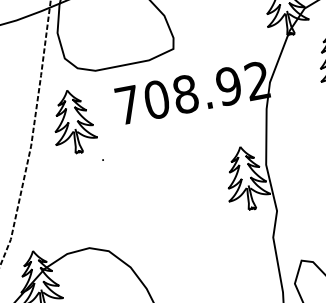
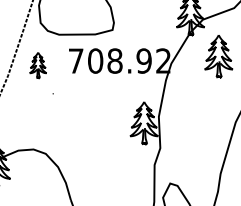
part: (71, 122) -> (37, 65), size x0.6

